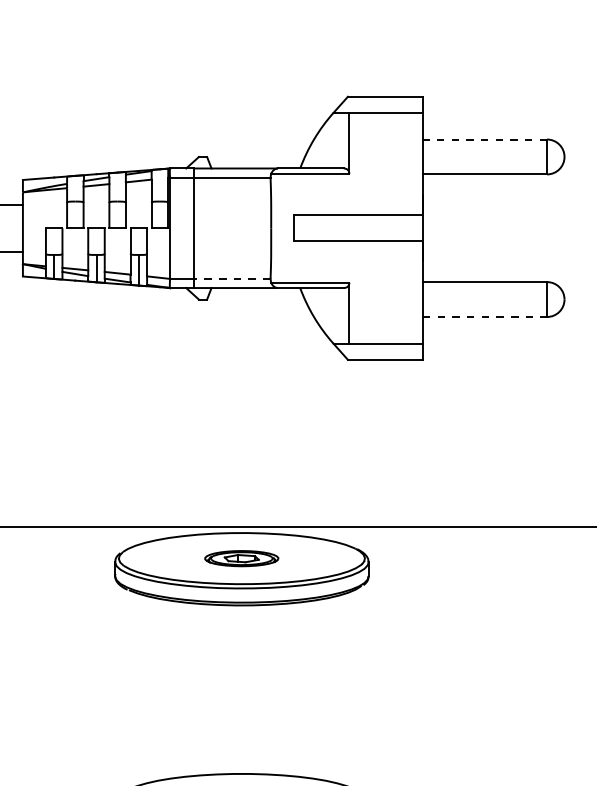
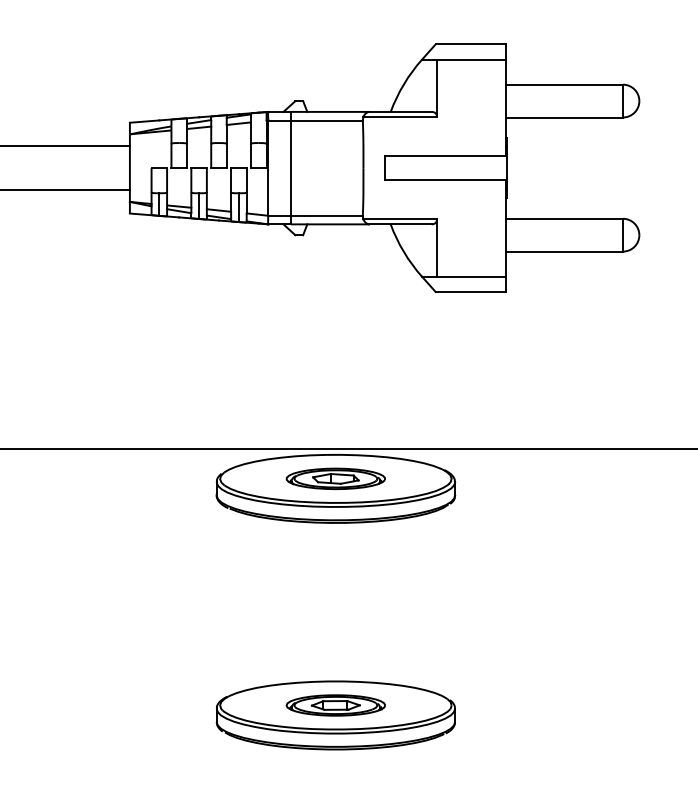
line: (484, 139) -> (564, 84), dashed -> solid
line: (231, 278) -> (326, 215), dashed -> solid
line: (486, 316) -> (565, 251), dashed -> solid
part: (241, 558) -> (335, 478), size x1.43

